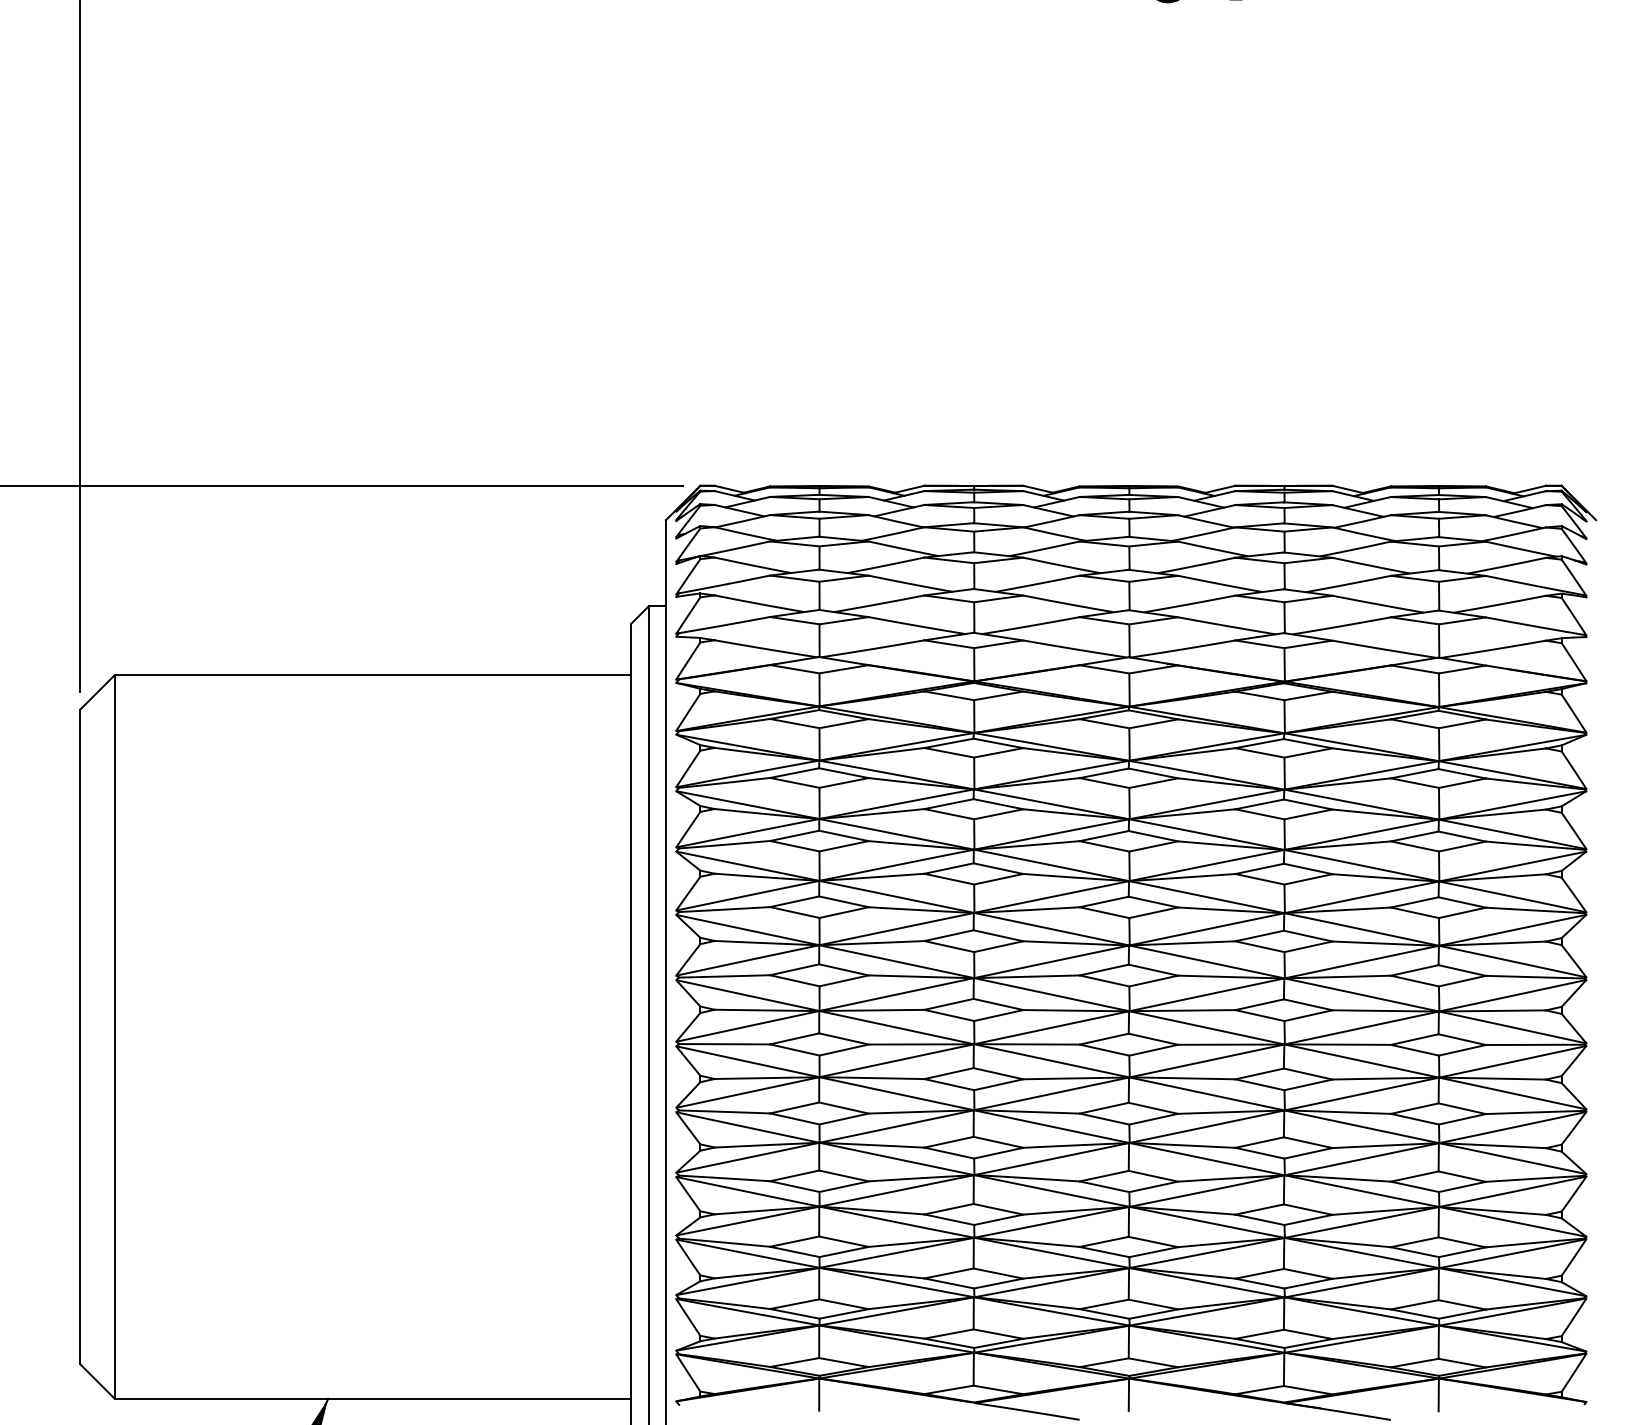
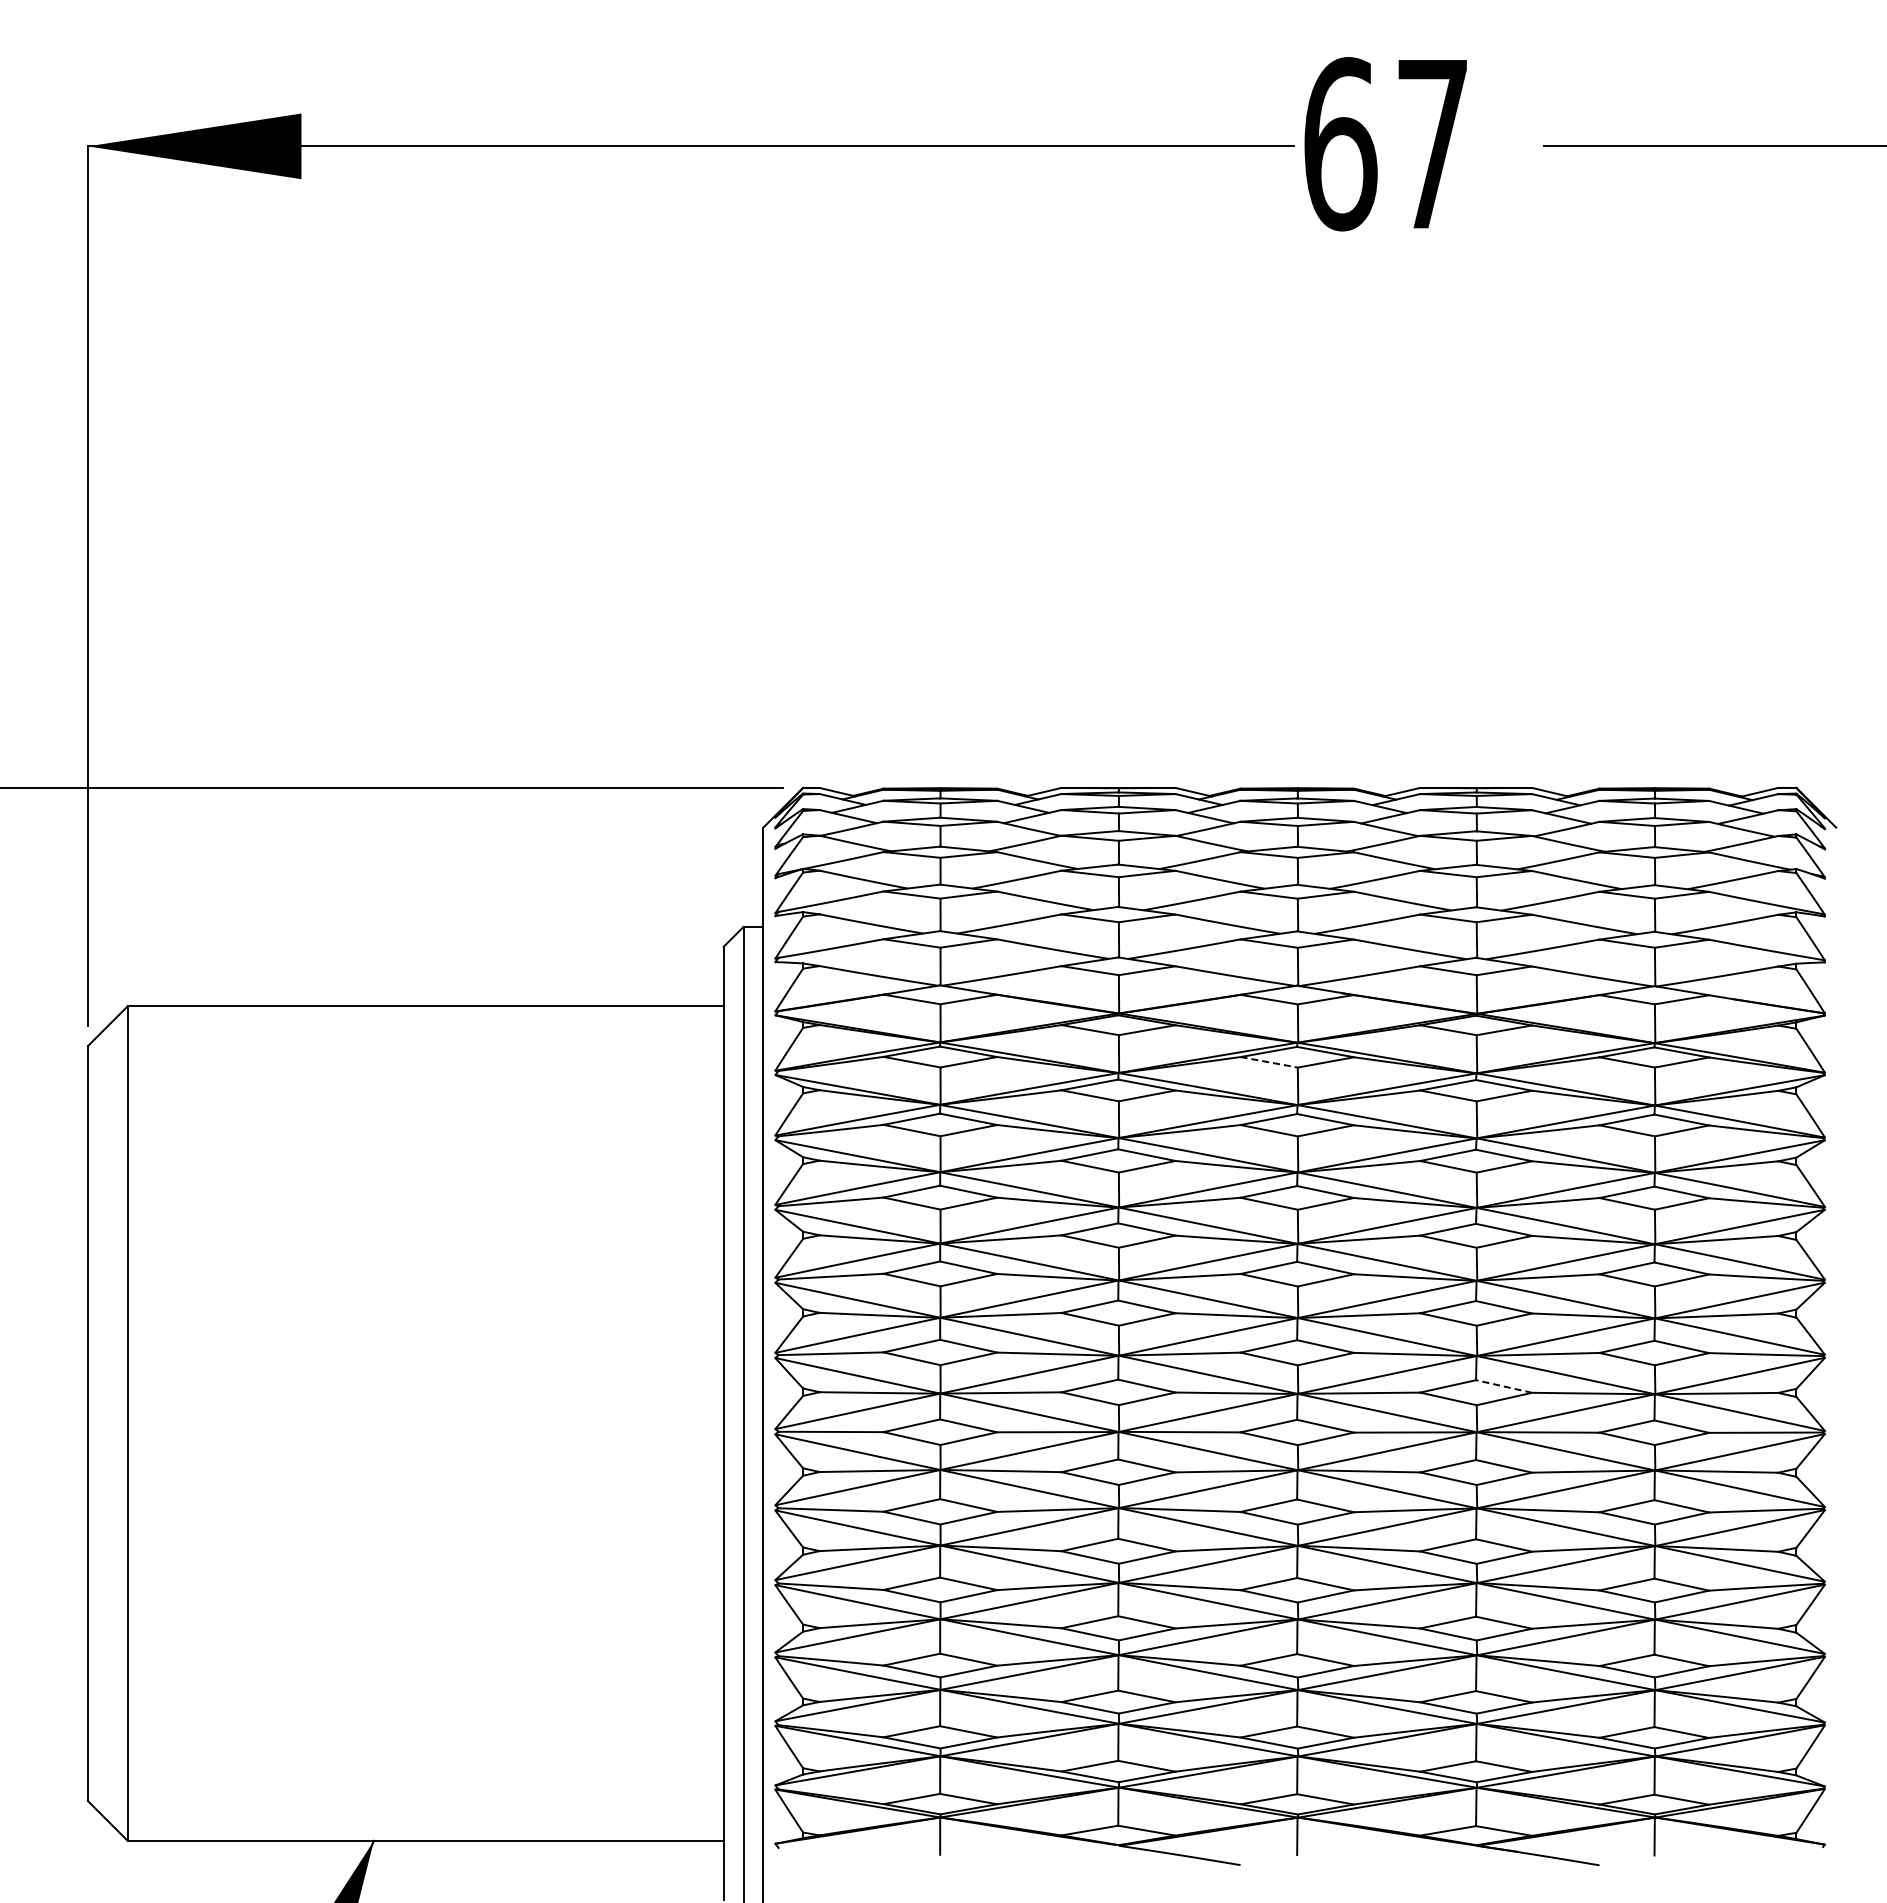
line: (1104, 723) -> (1269, 1062), solid -> dashed
line: (1308, 1004) -> (1504, 1386), solid -> dashed

